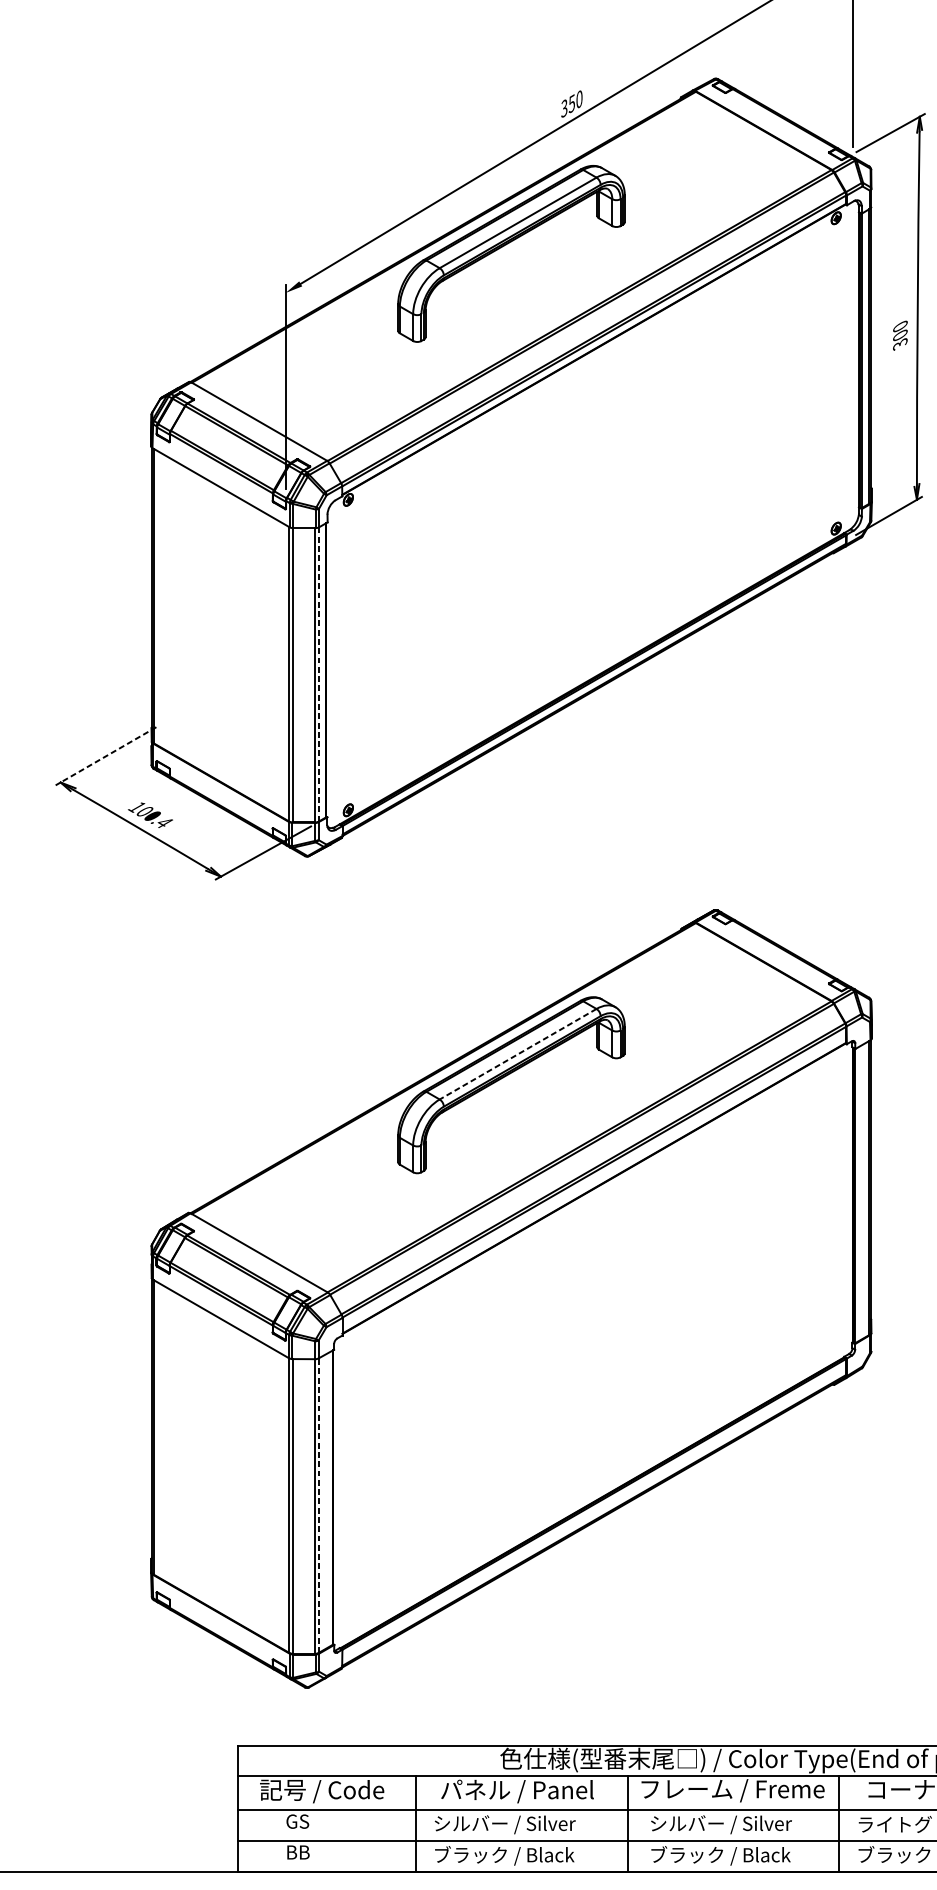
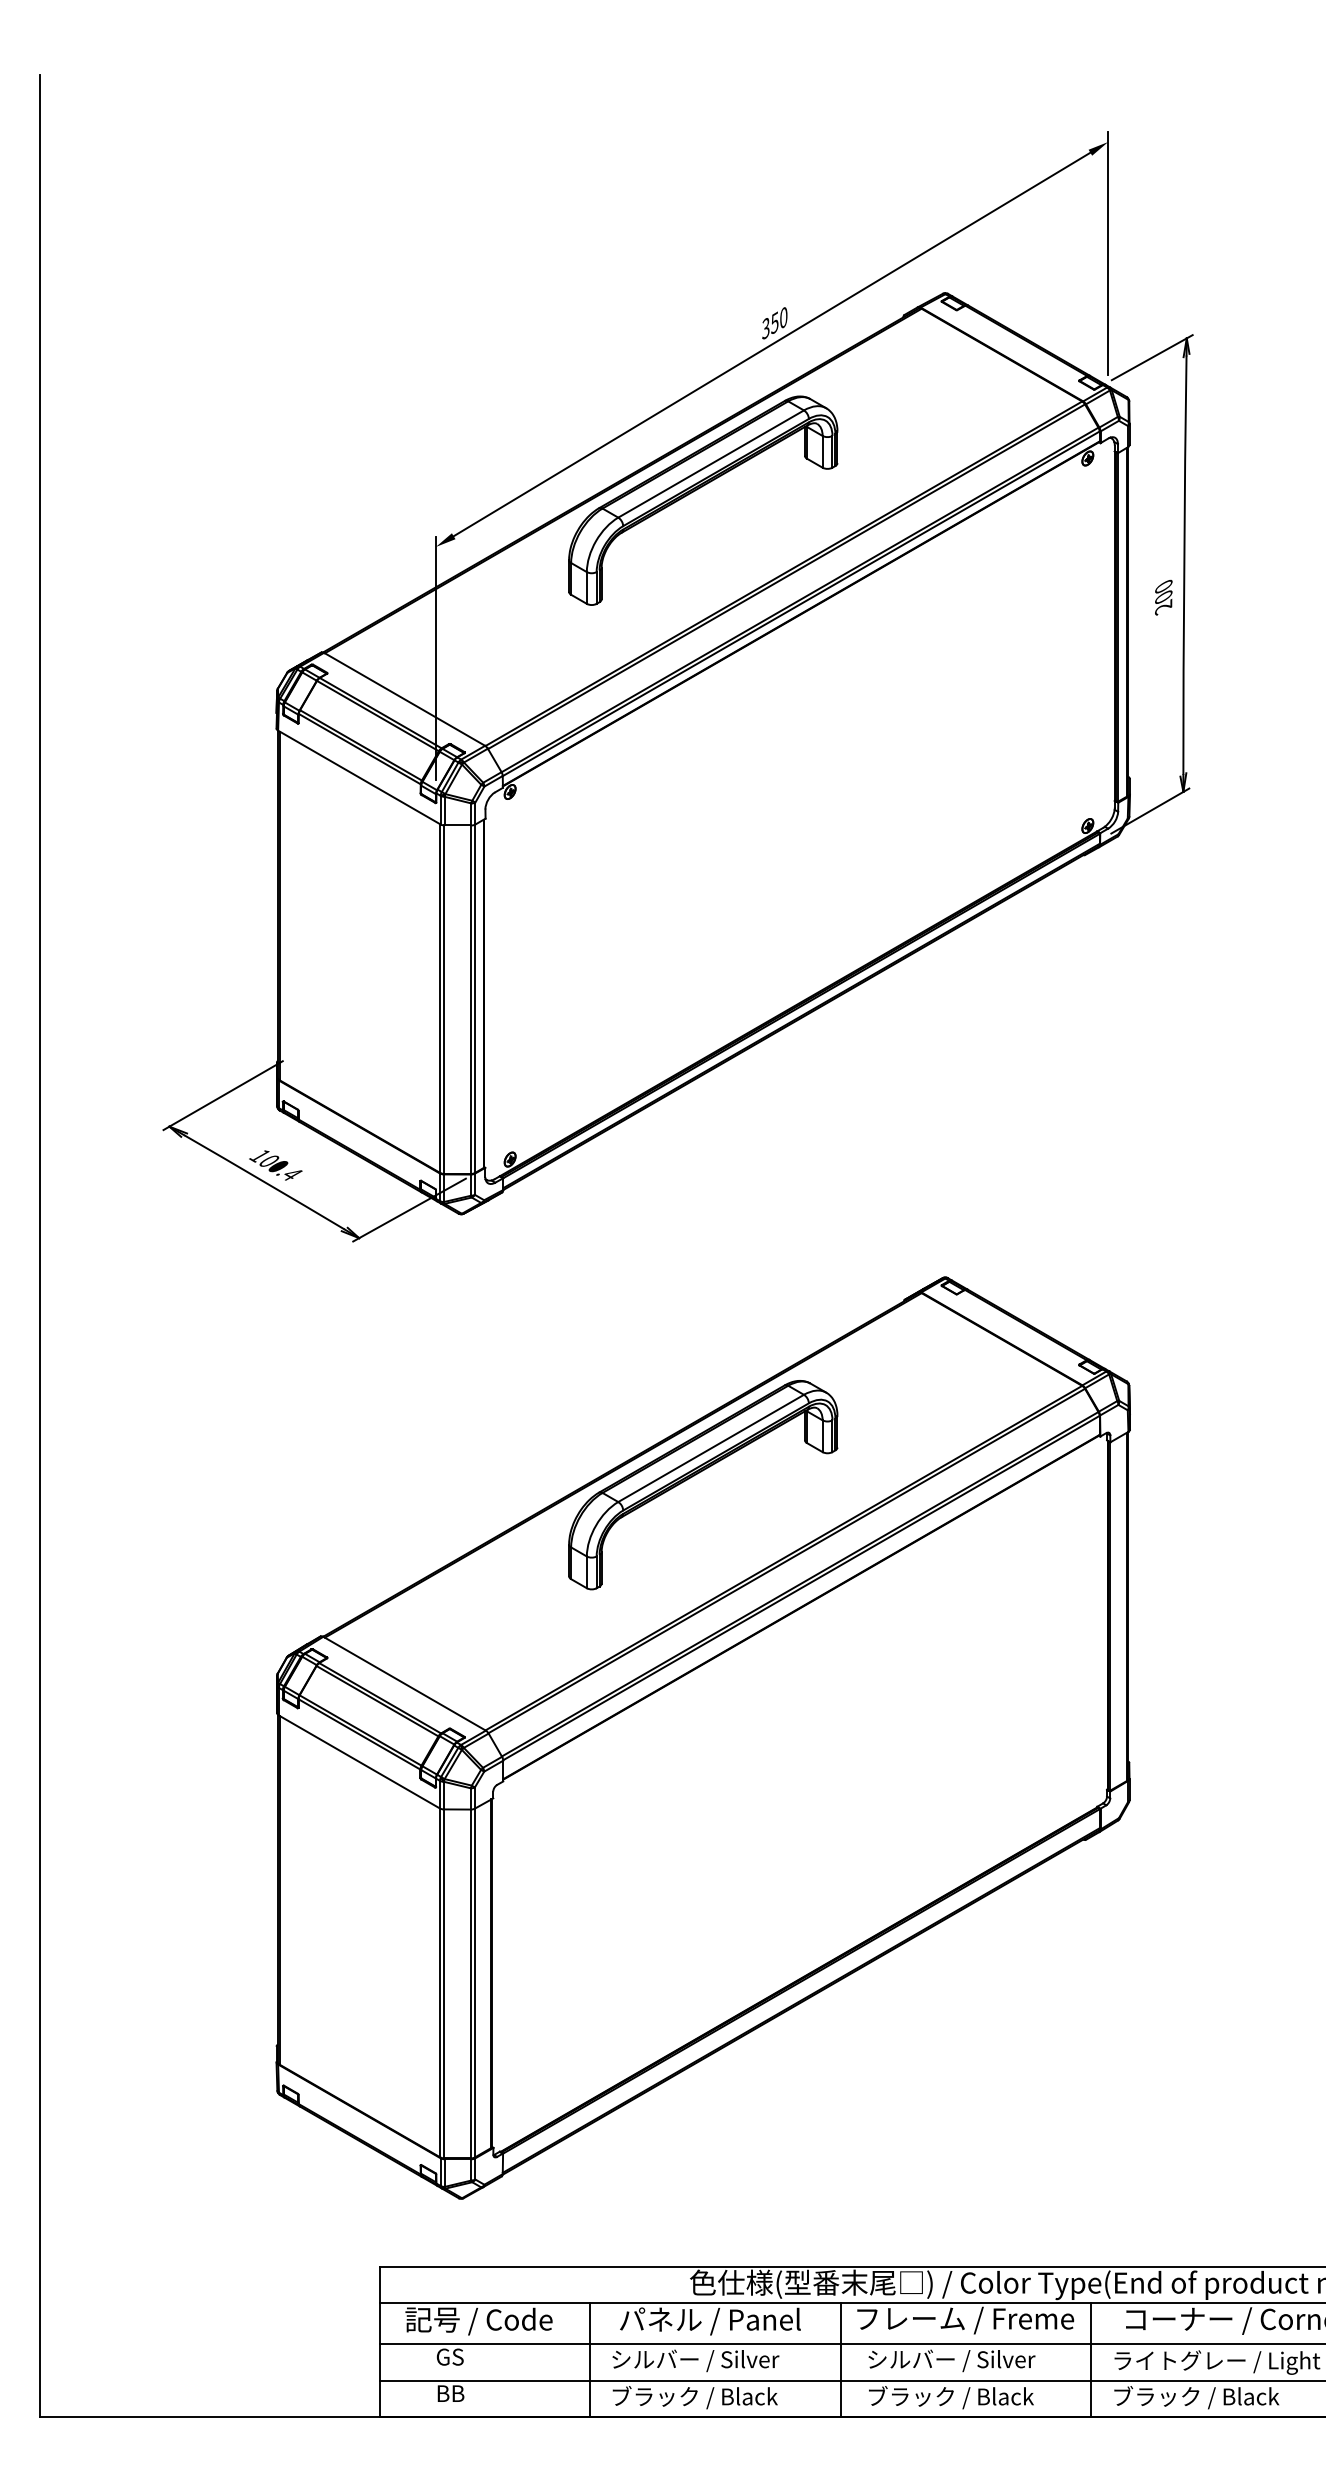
text: (900, 344) -> (1163, 607), 300 -> 200
line: (319, 675) -> (475, 999), dashed -> solid
line: (106, 756) -> (223, 1095), dashed -> solid
line: (517, 1054) -> (710, 1448), dashed -> solid
line: (319, 1505) -> (475, 1982), dashed -> solid

